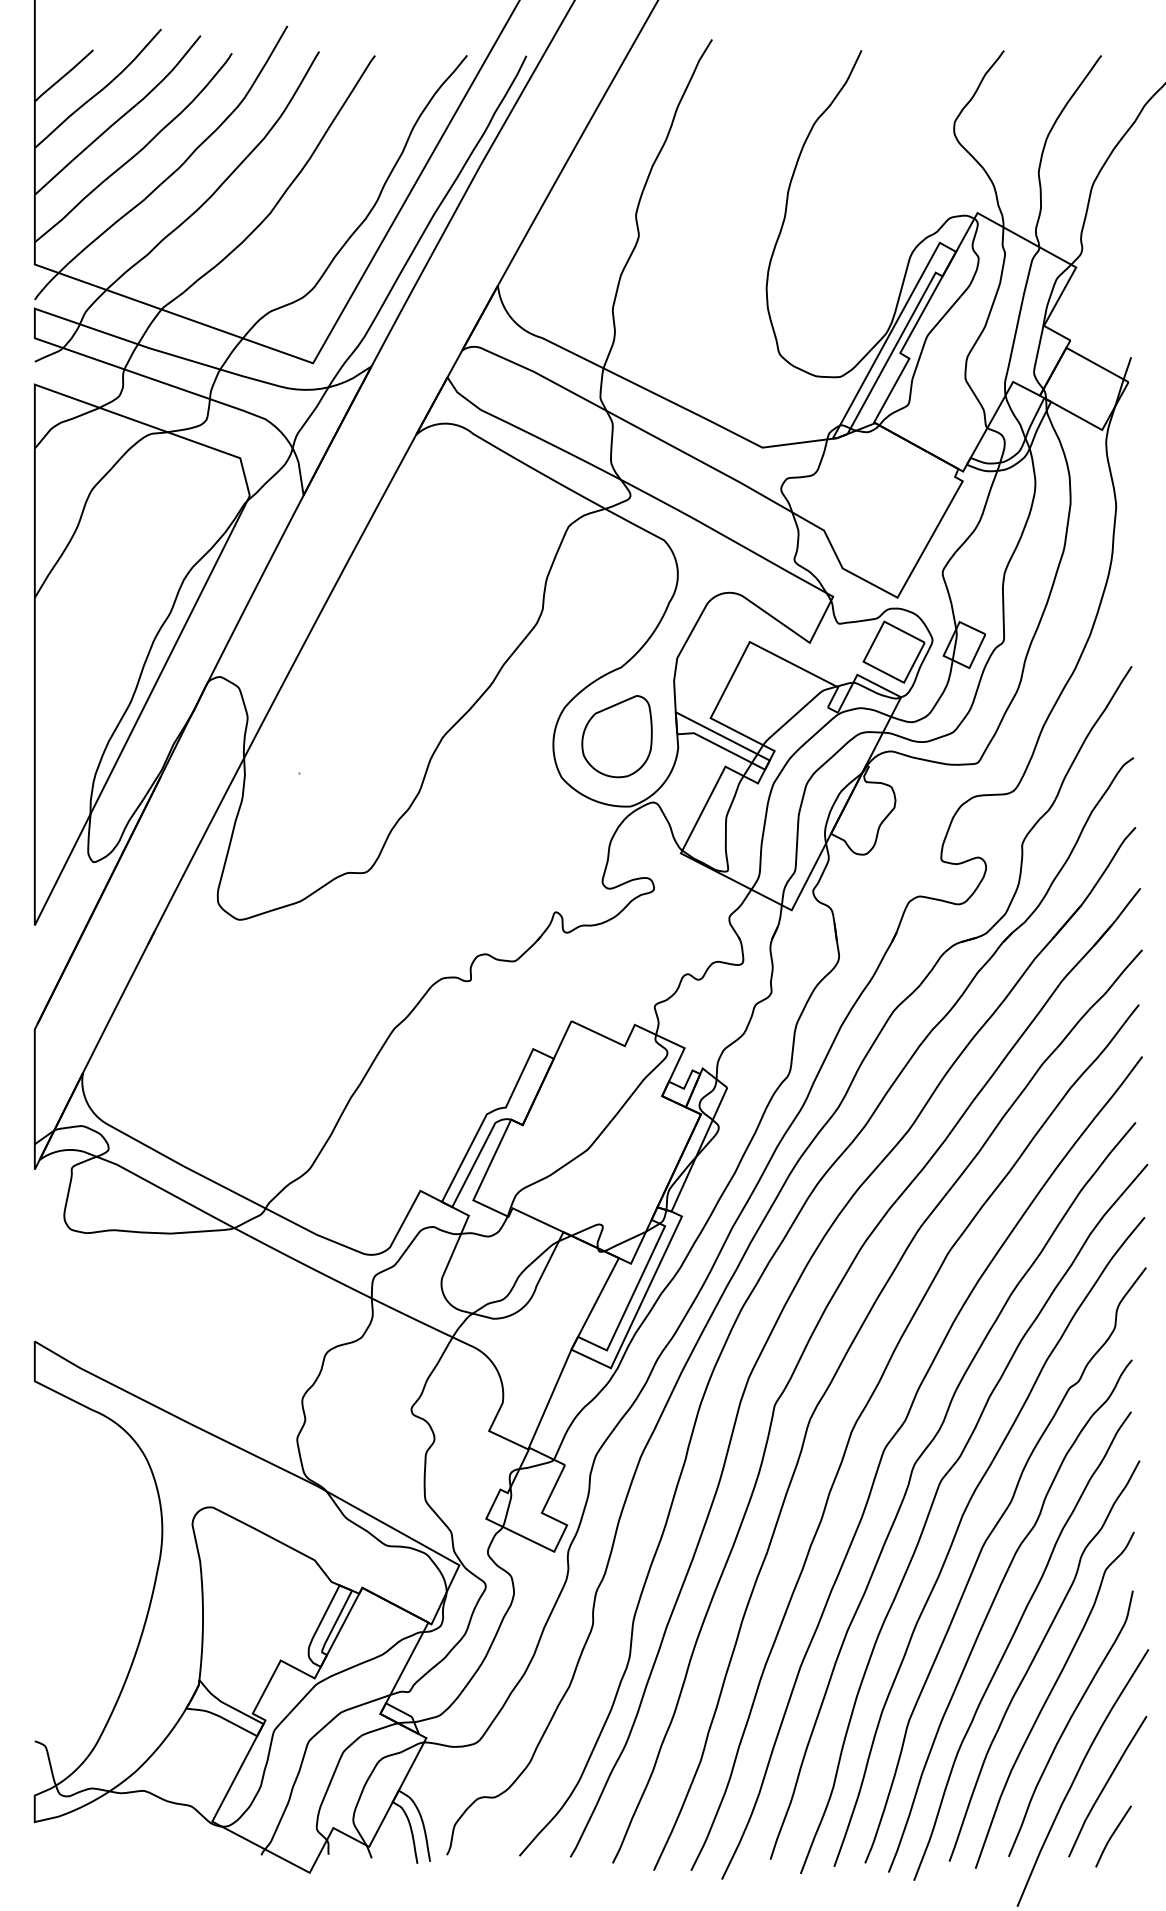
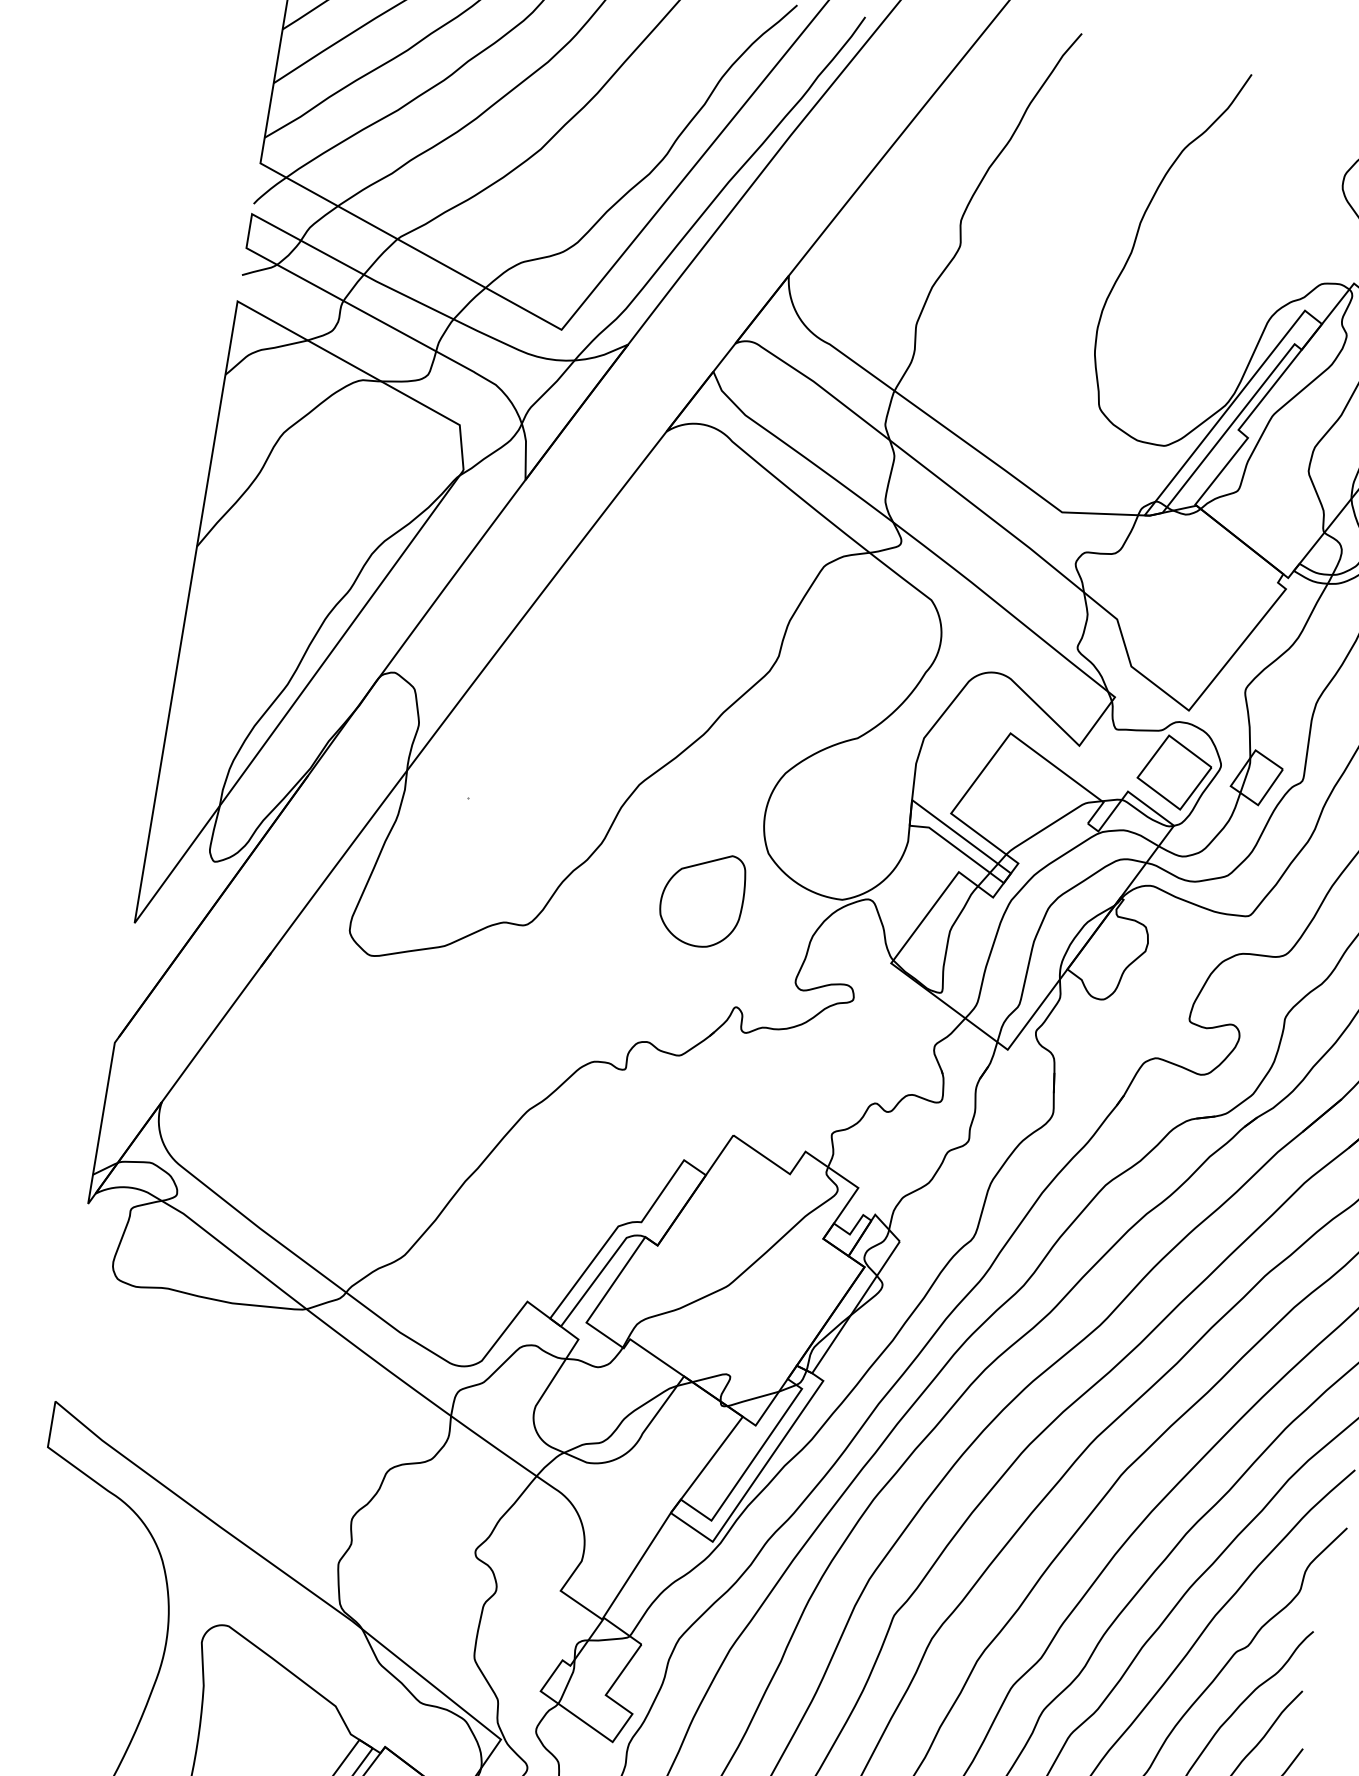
part: (616, 736) -> (701, 898), moved

